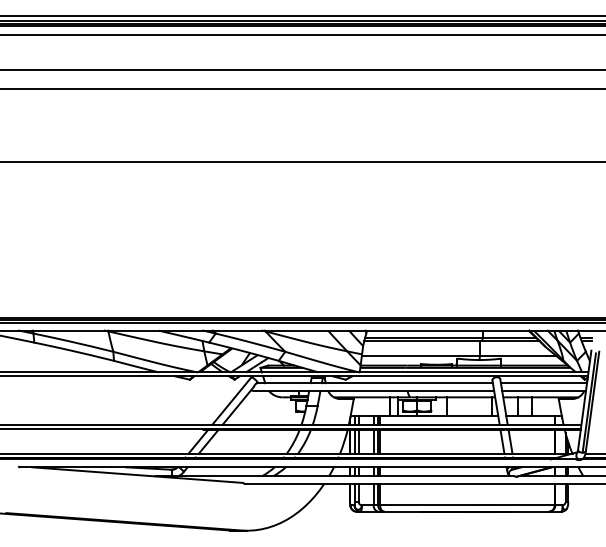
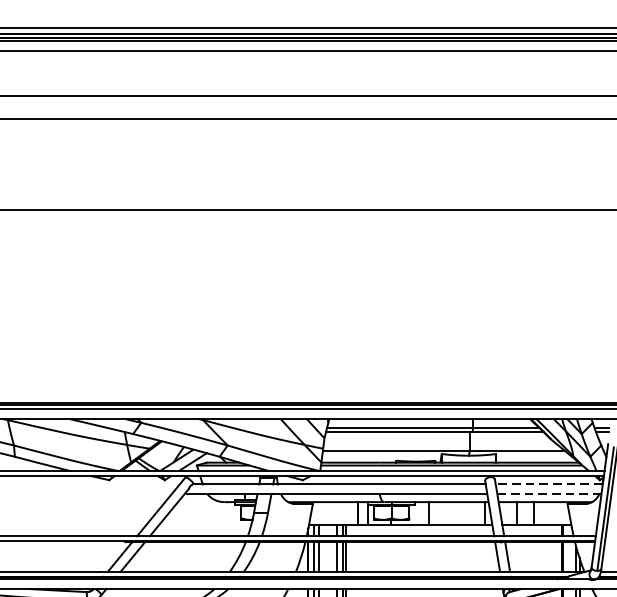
line: (543, 383) -> (548, 484), solid -> dashed
line: (544, 391) -> (549, 494), solid -> dashed

